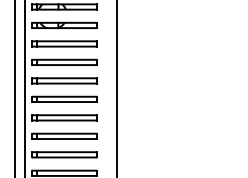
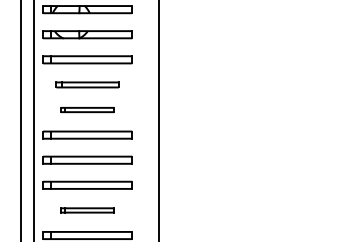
part: (64, 62) -> (87, 84), size x0.7
part: (64, 80) -> (87, 109), size x0.6
part: (64, 154) -> (87, 210), size x0.6

